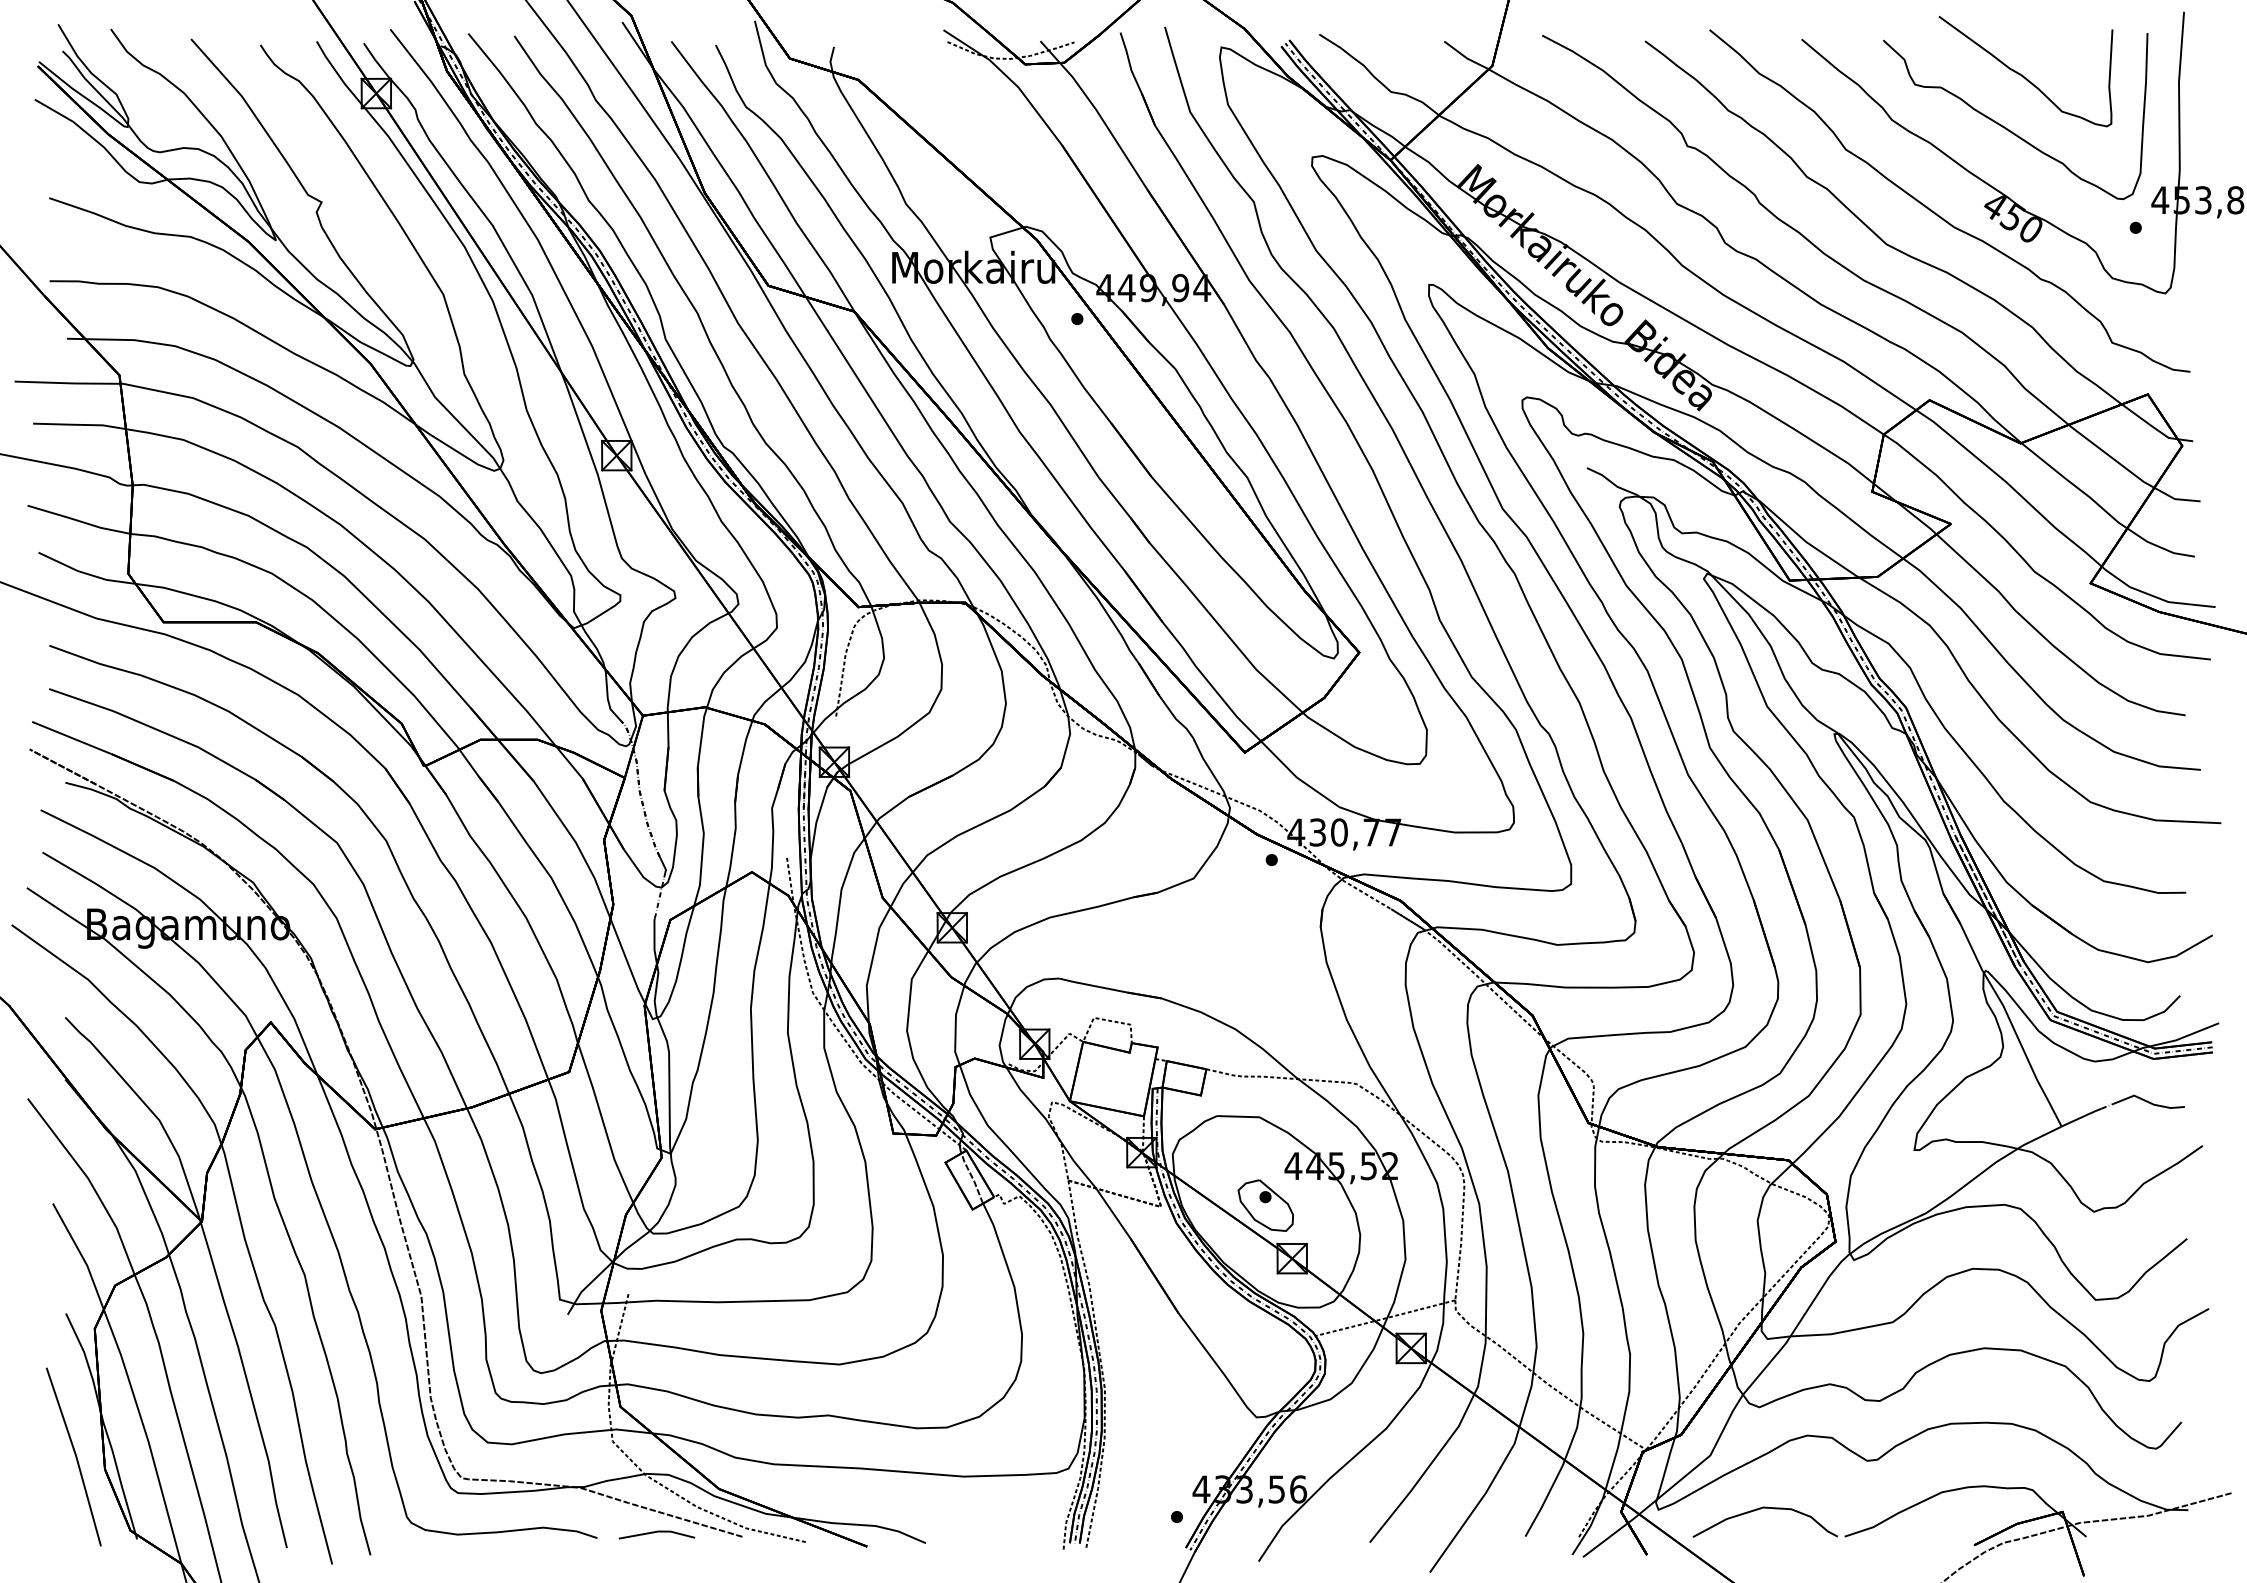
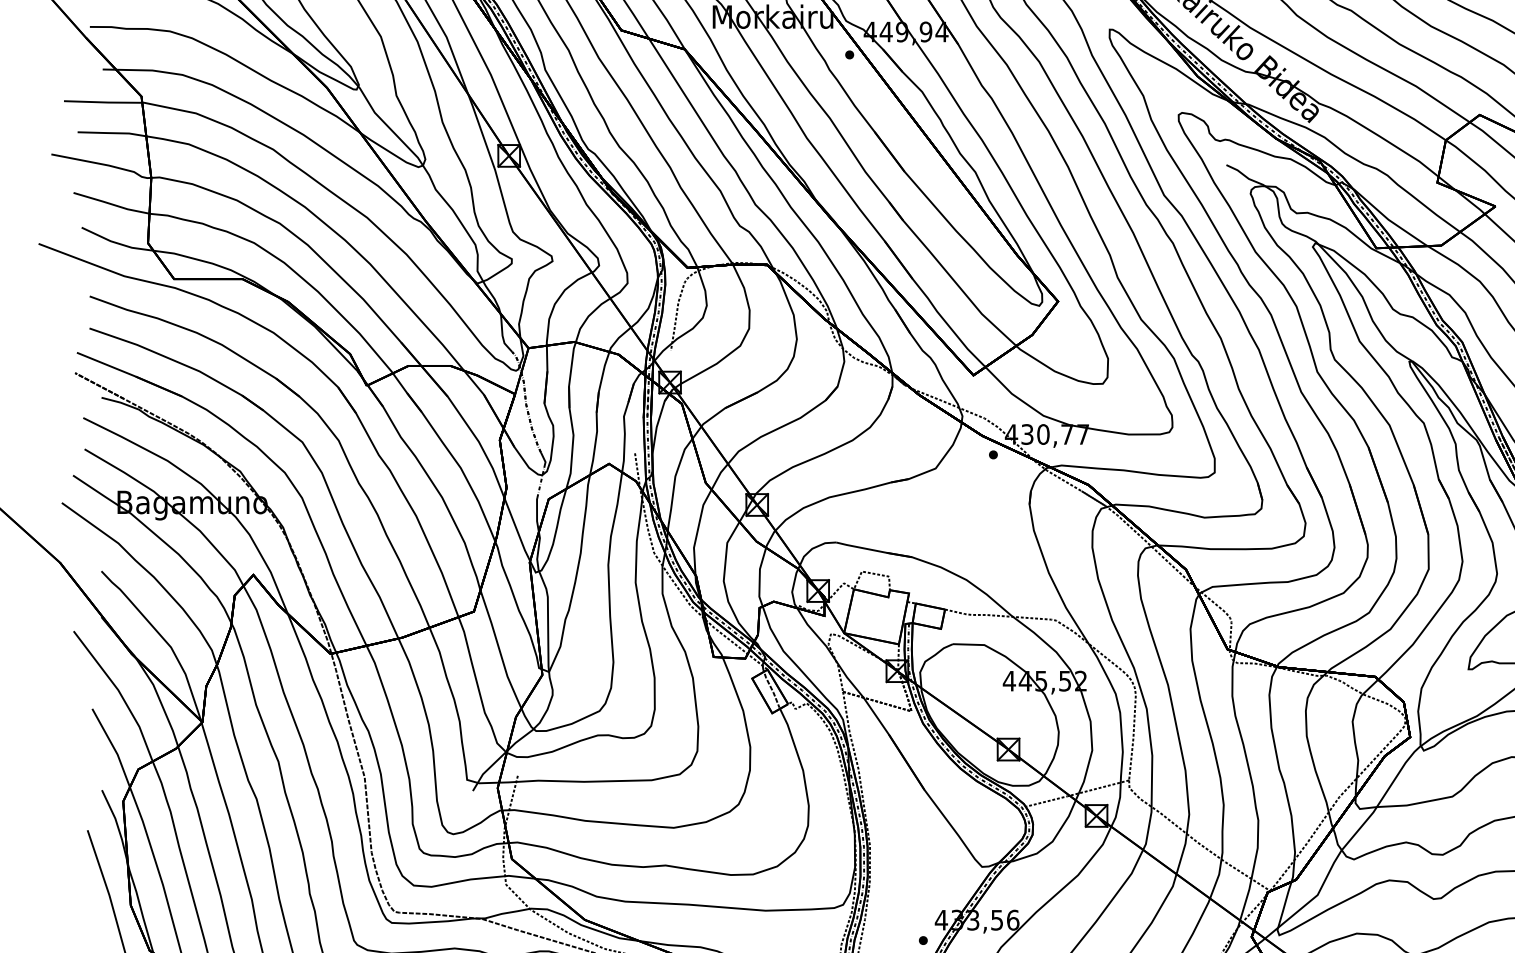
part: (1265, 1205) -> (988, 710), removed

